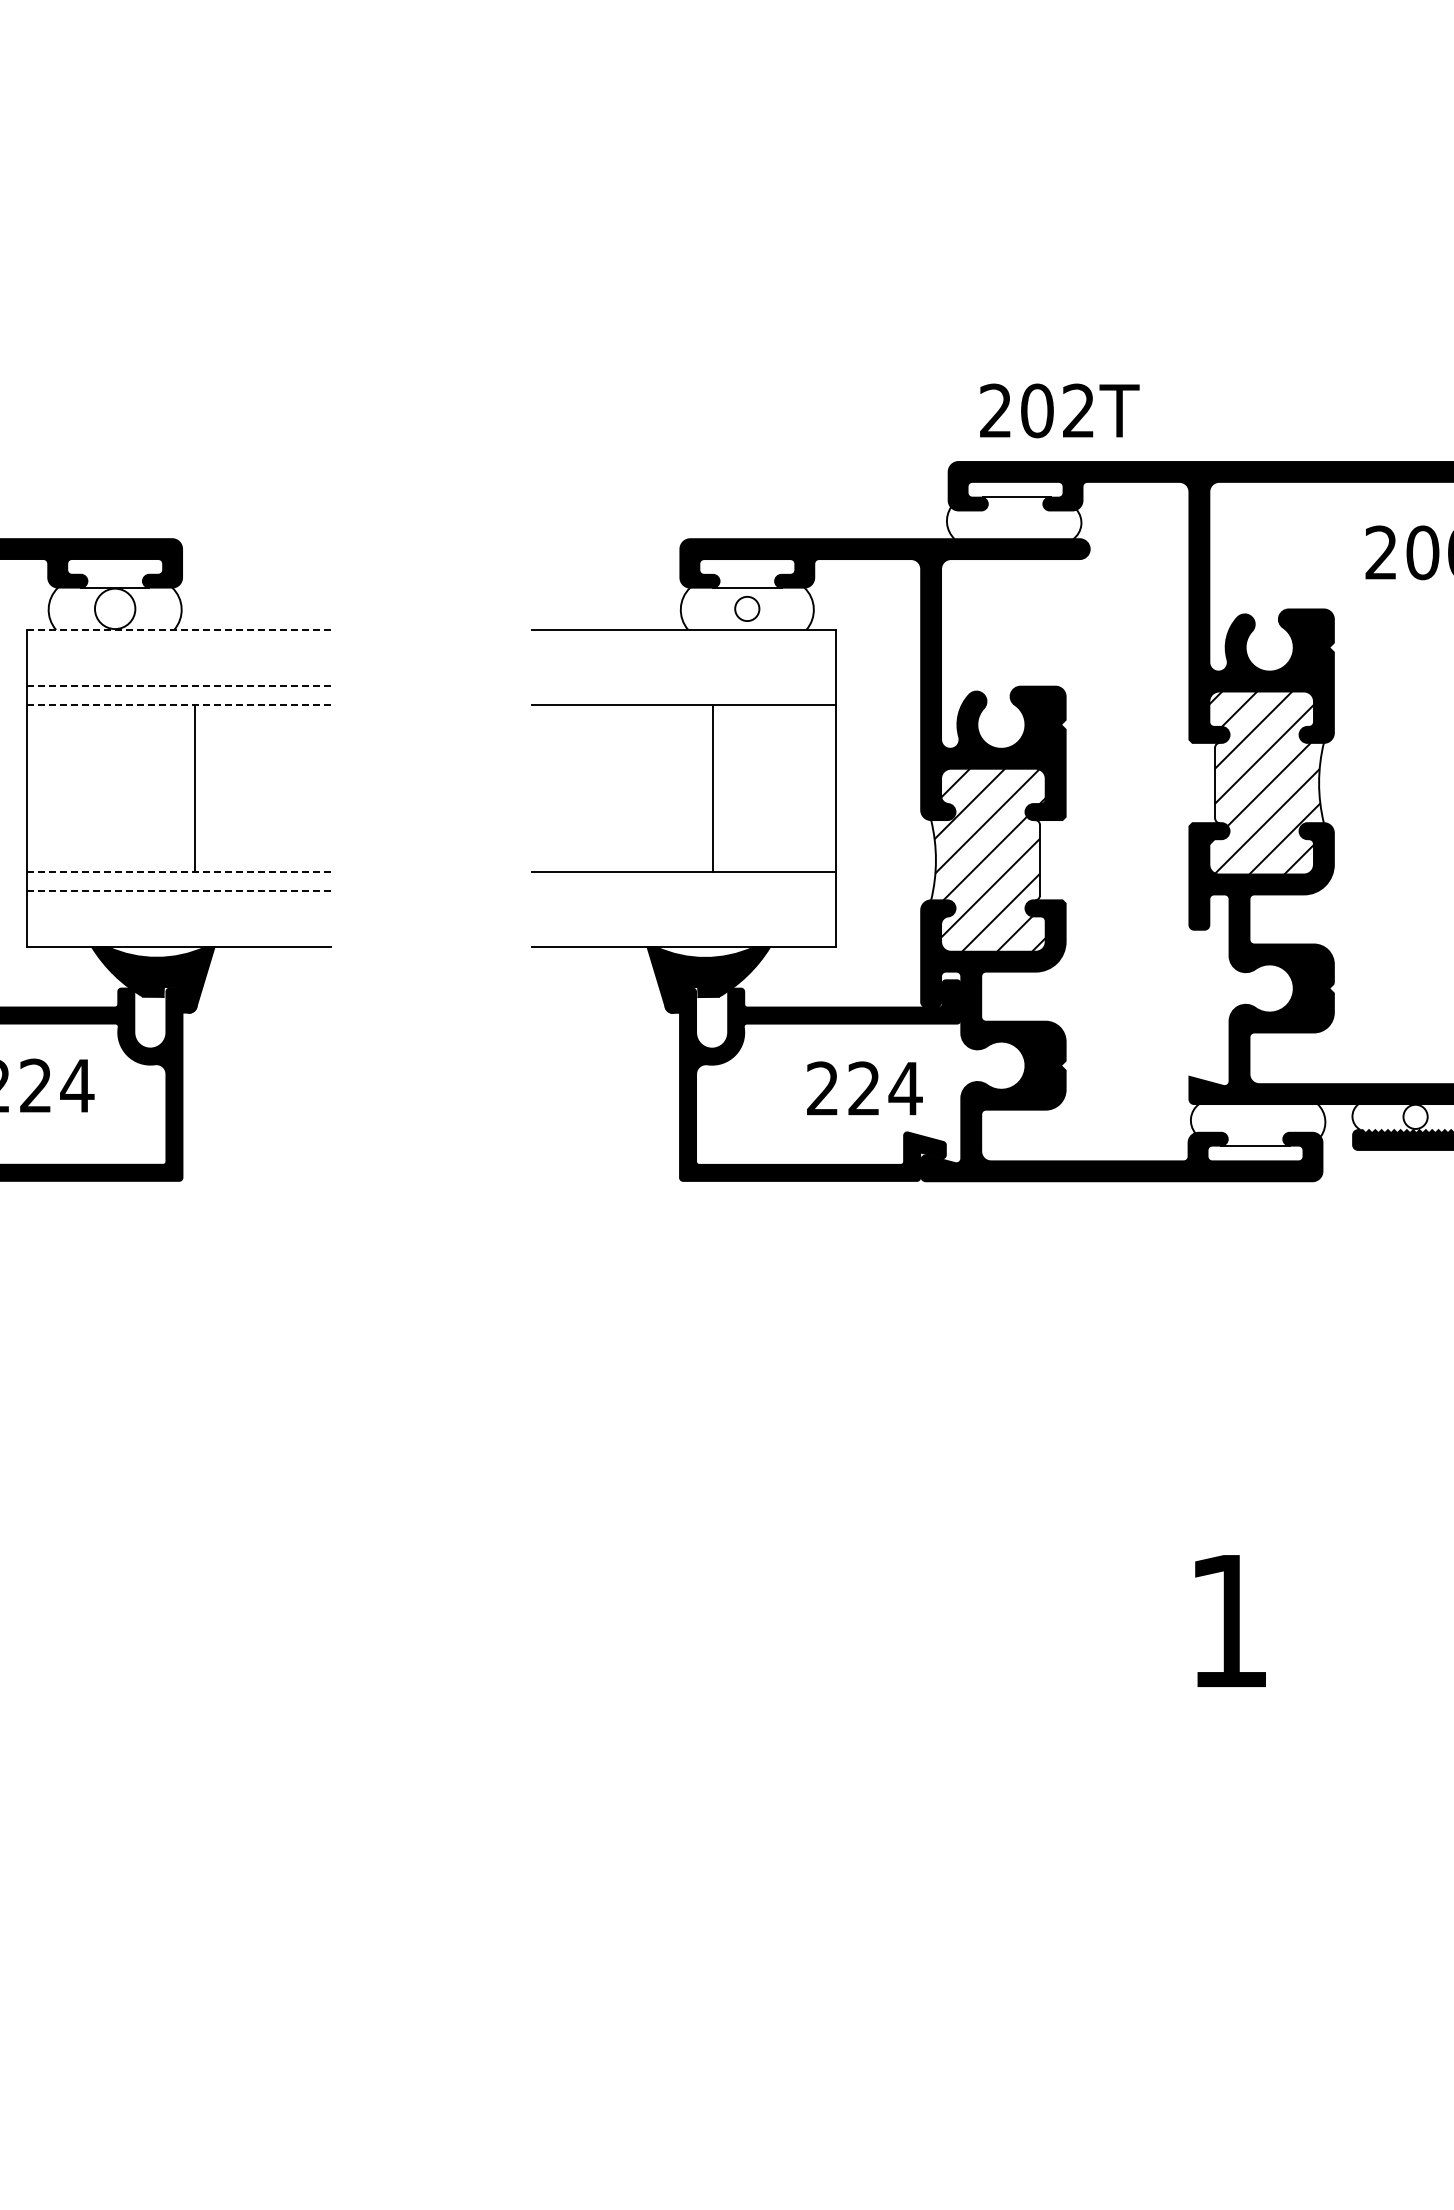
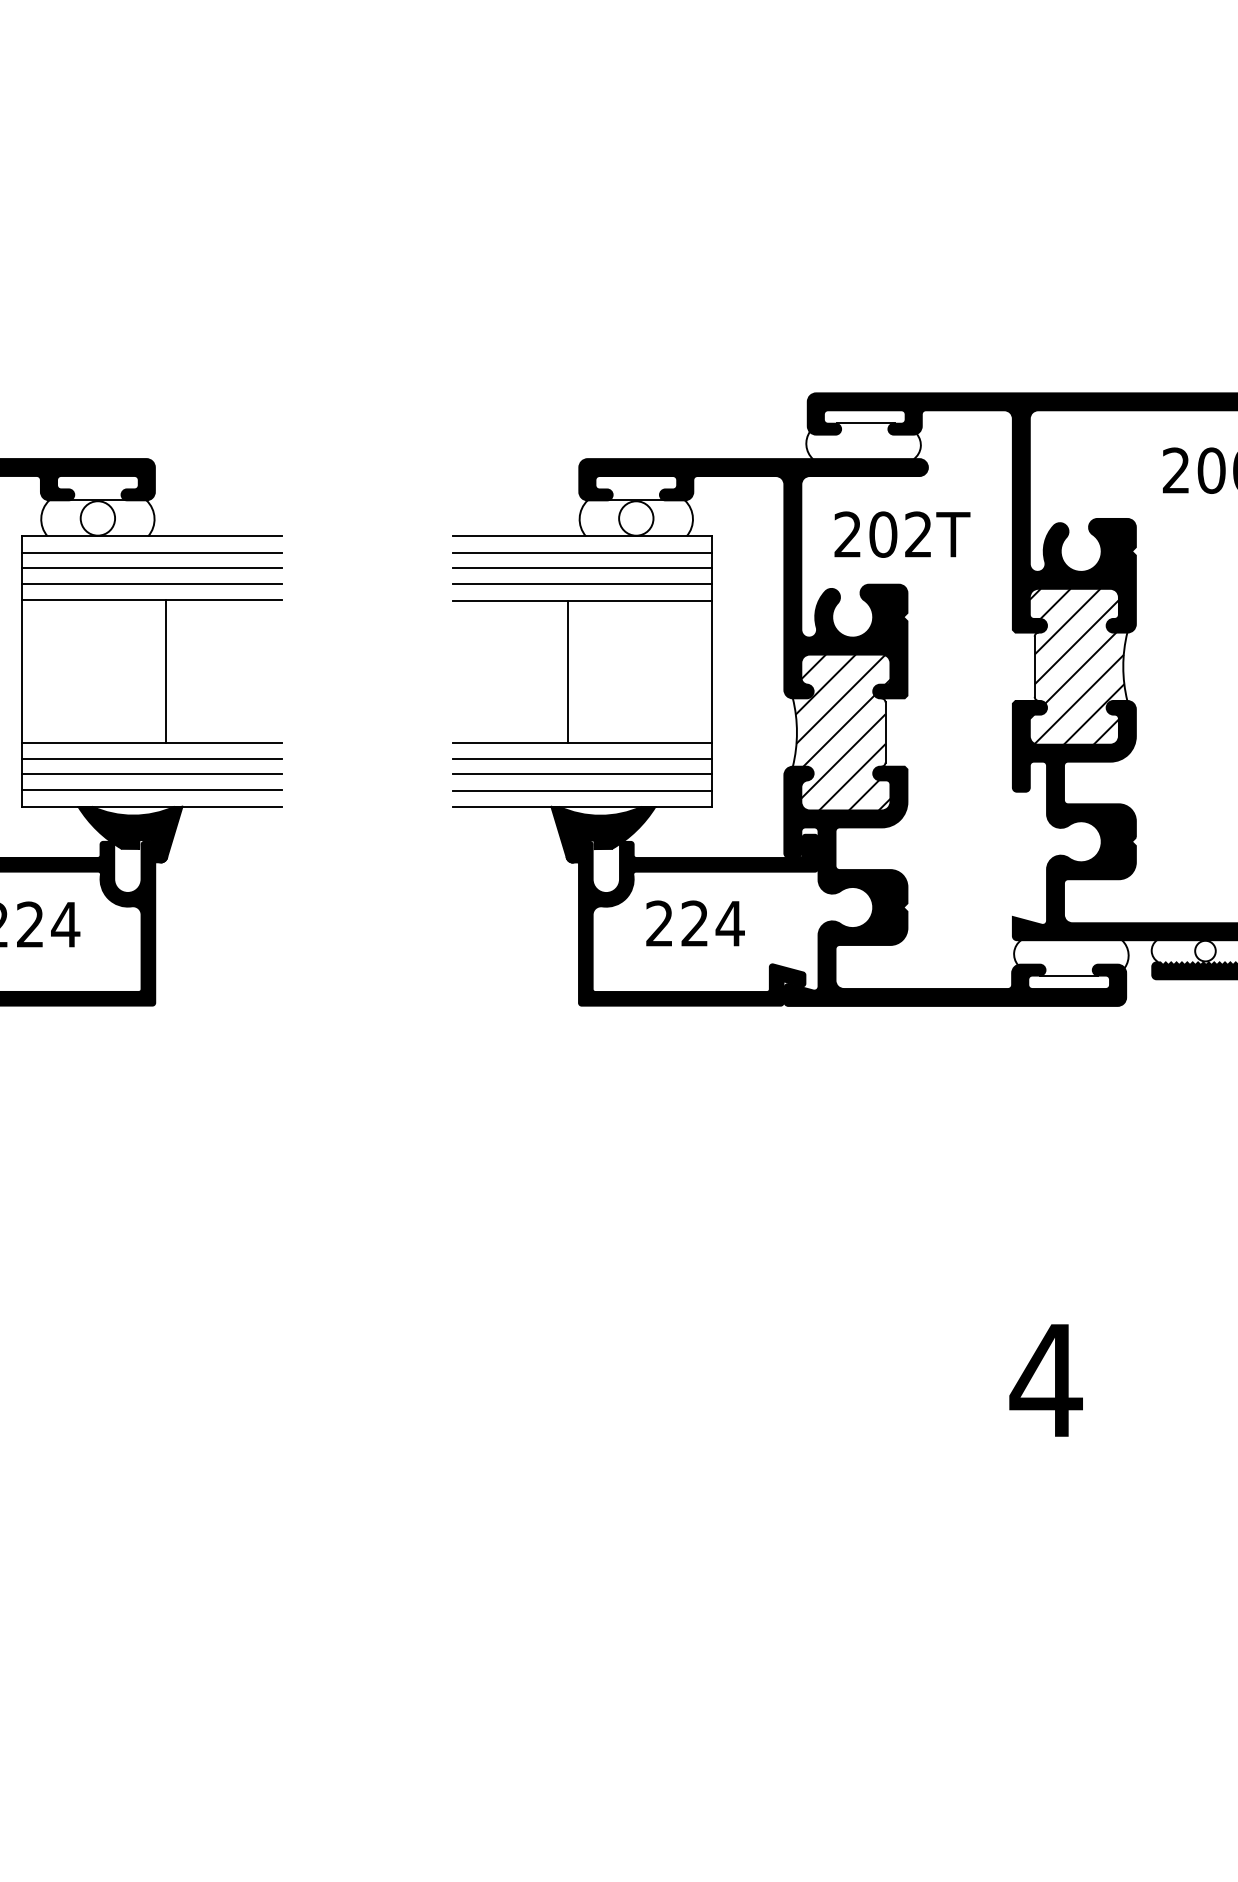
text: (1059, 410) -> (902, 534), moved
circle: (747, 608) -> (636, 518), size x1.67
line: (179, 629) -> (152, 536), dashed -> solid
line: (178, 648) -> (151, 552), added
line: (683, 648) -> (581, 552), added
line: (178, 667) -> (151, 568), added
line: (683, 667) -> (581, 568), added
line: (179, 686) -> (152, 584), dashed -> solid
line: (683, 686) -> (581, 584), added
line: (179, 705) -> (152, 600), dashed -> solid
line: (712, 788) -> (568, 671), moved
line: (179, 871) -> (152, 742), dashed -> solid
line: (179, 890) -> (152, 758), dashed -> solid
line: (683, 891) -> (581, 759), added
line: (178, 909) -> (151, 774), added
line: (683, 909) -> (581, 774), added
line: (178, 928) -> (151, 790), added
line: (683, 928) -> (581, 790), added
text: (864, 1088) -> (695, 923), moved
text: (1228, 1620) -> (1046, 1380), 1 -> 4

